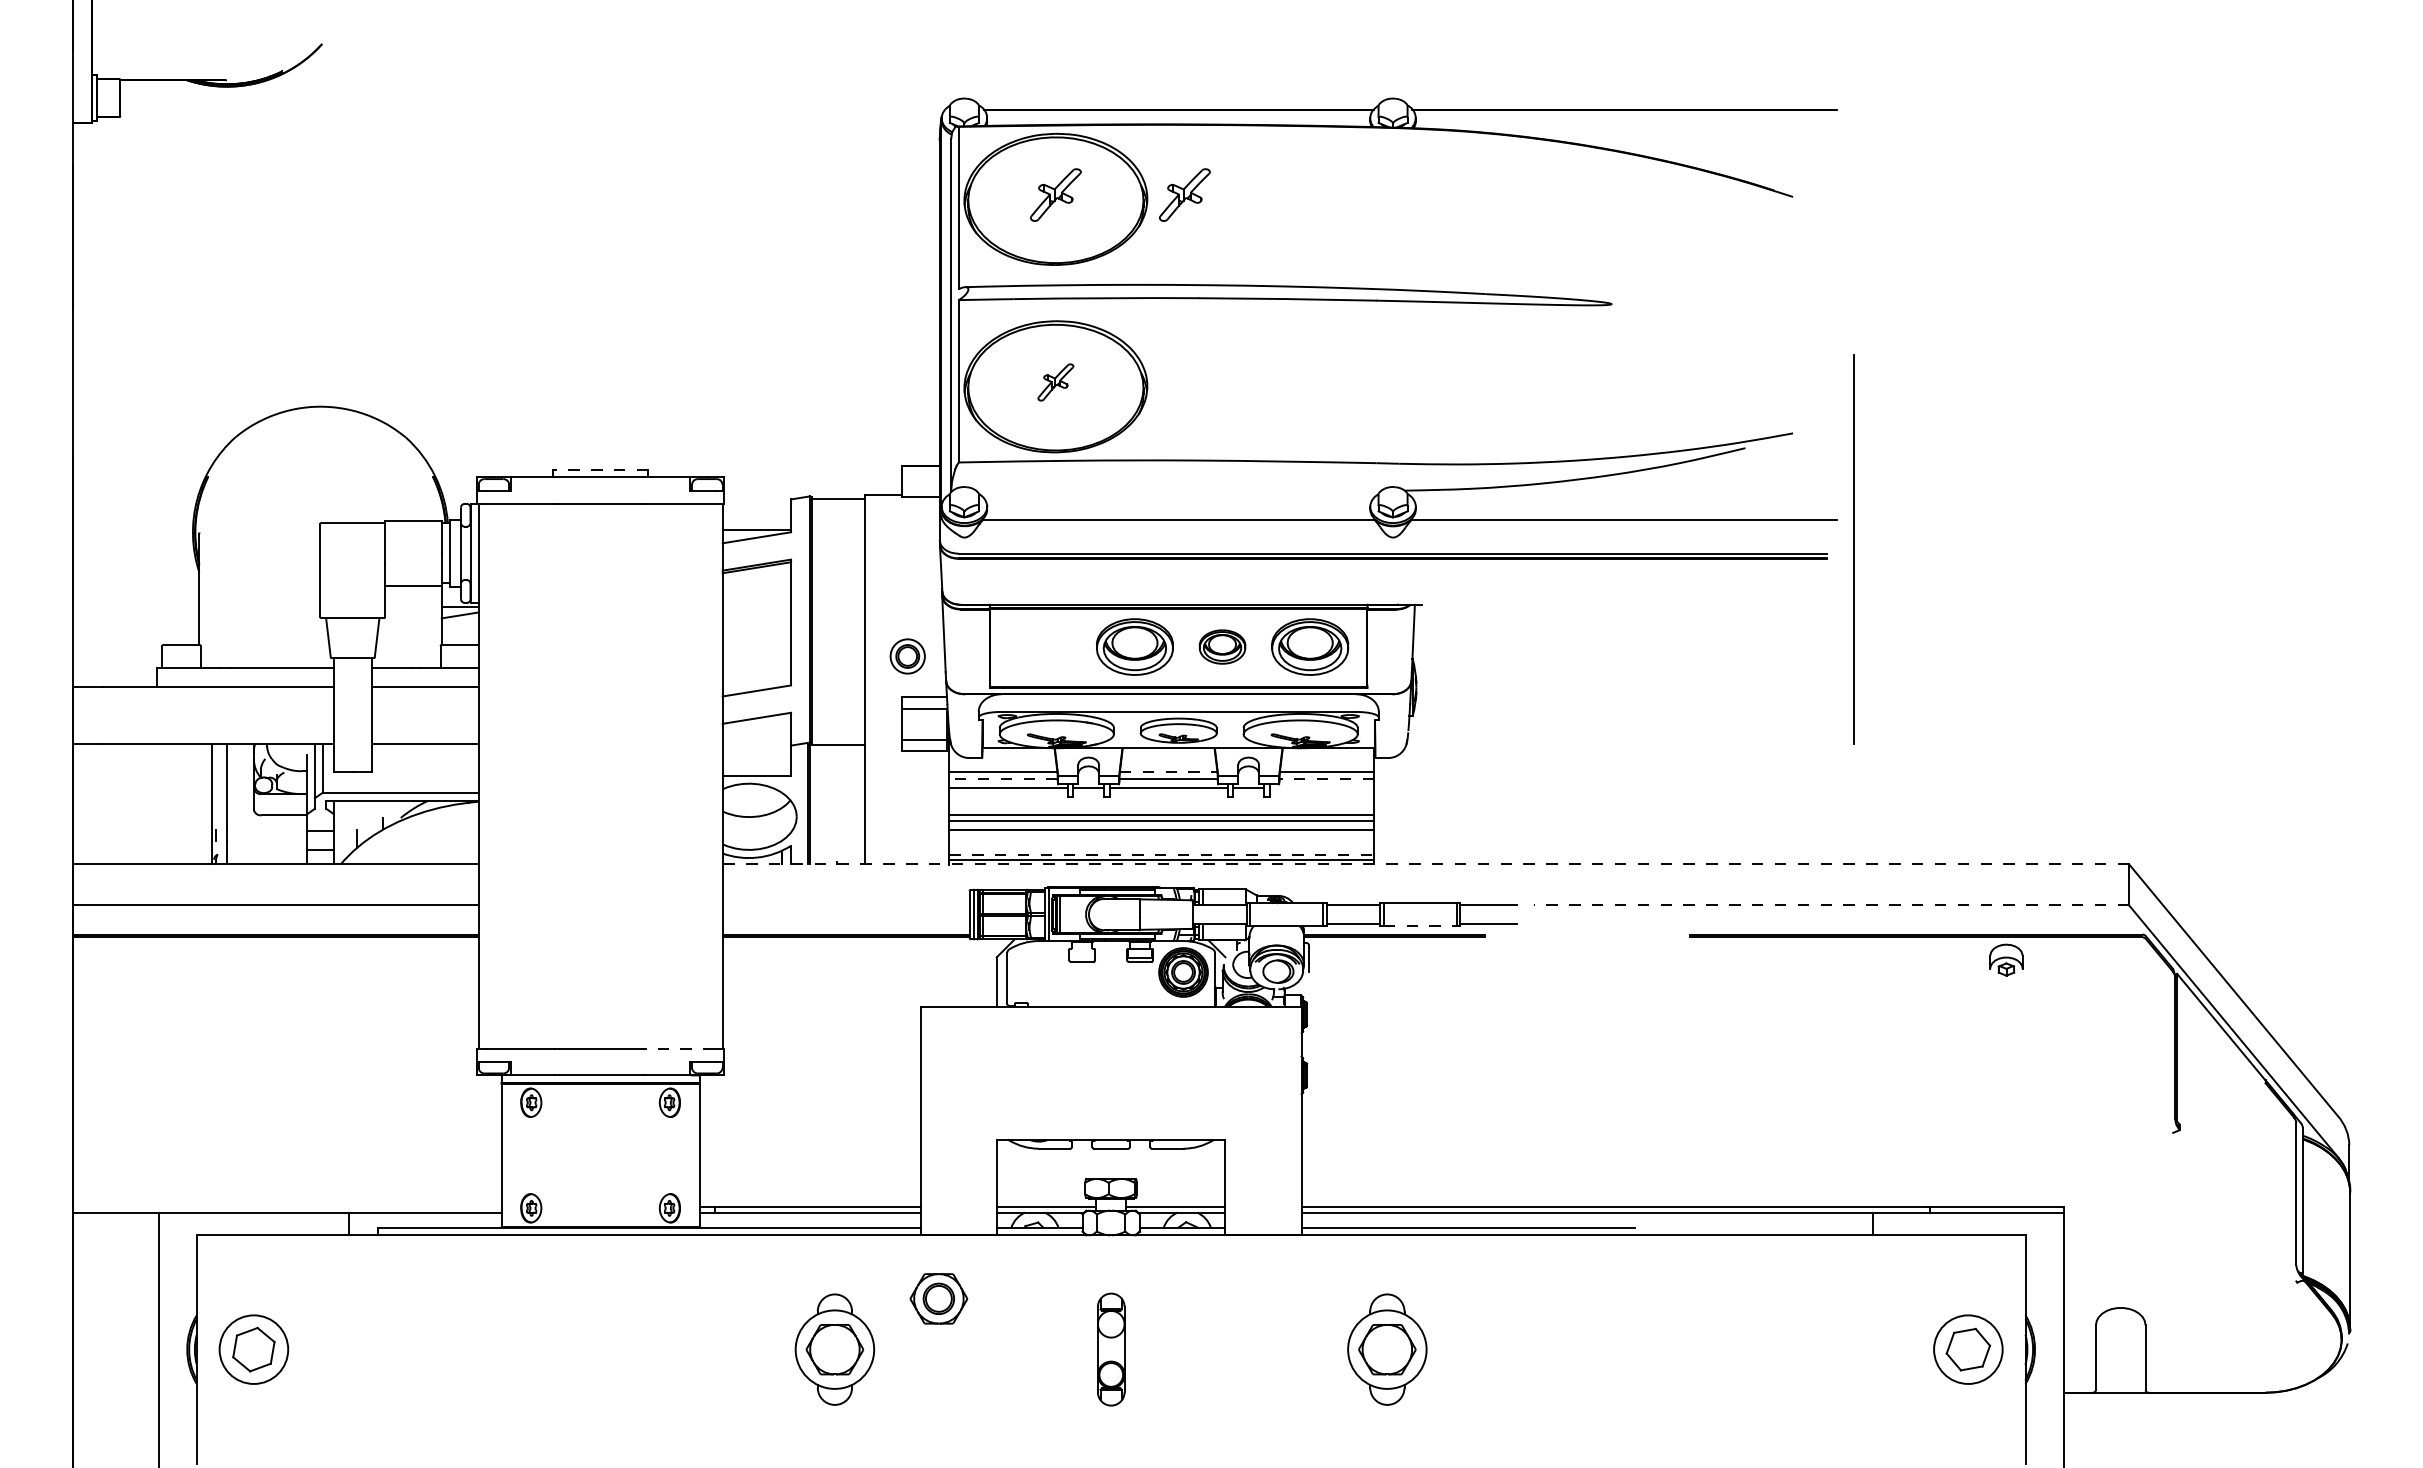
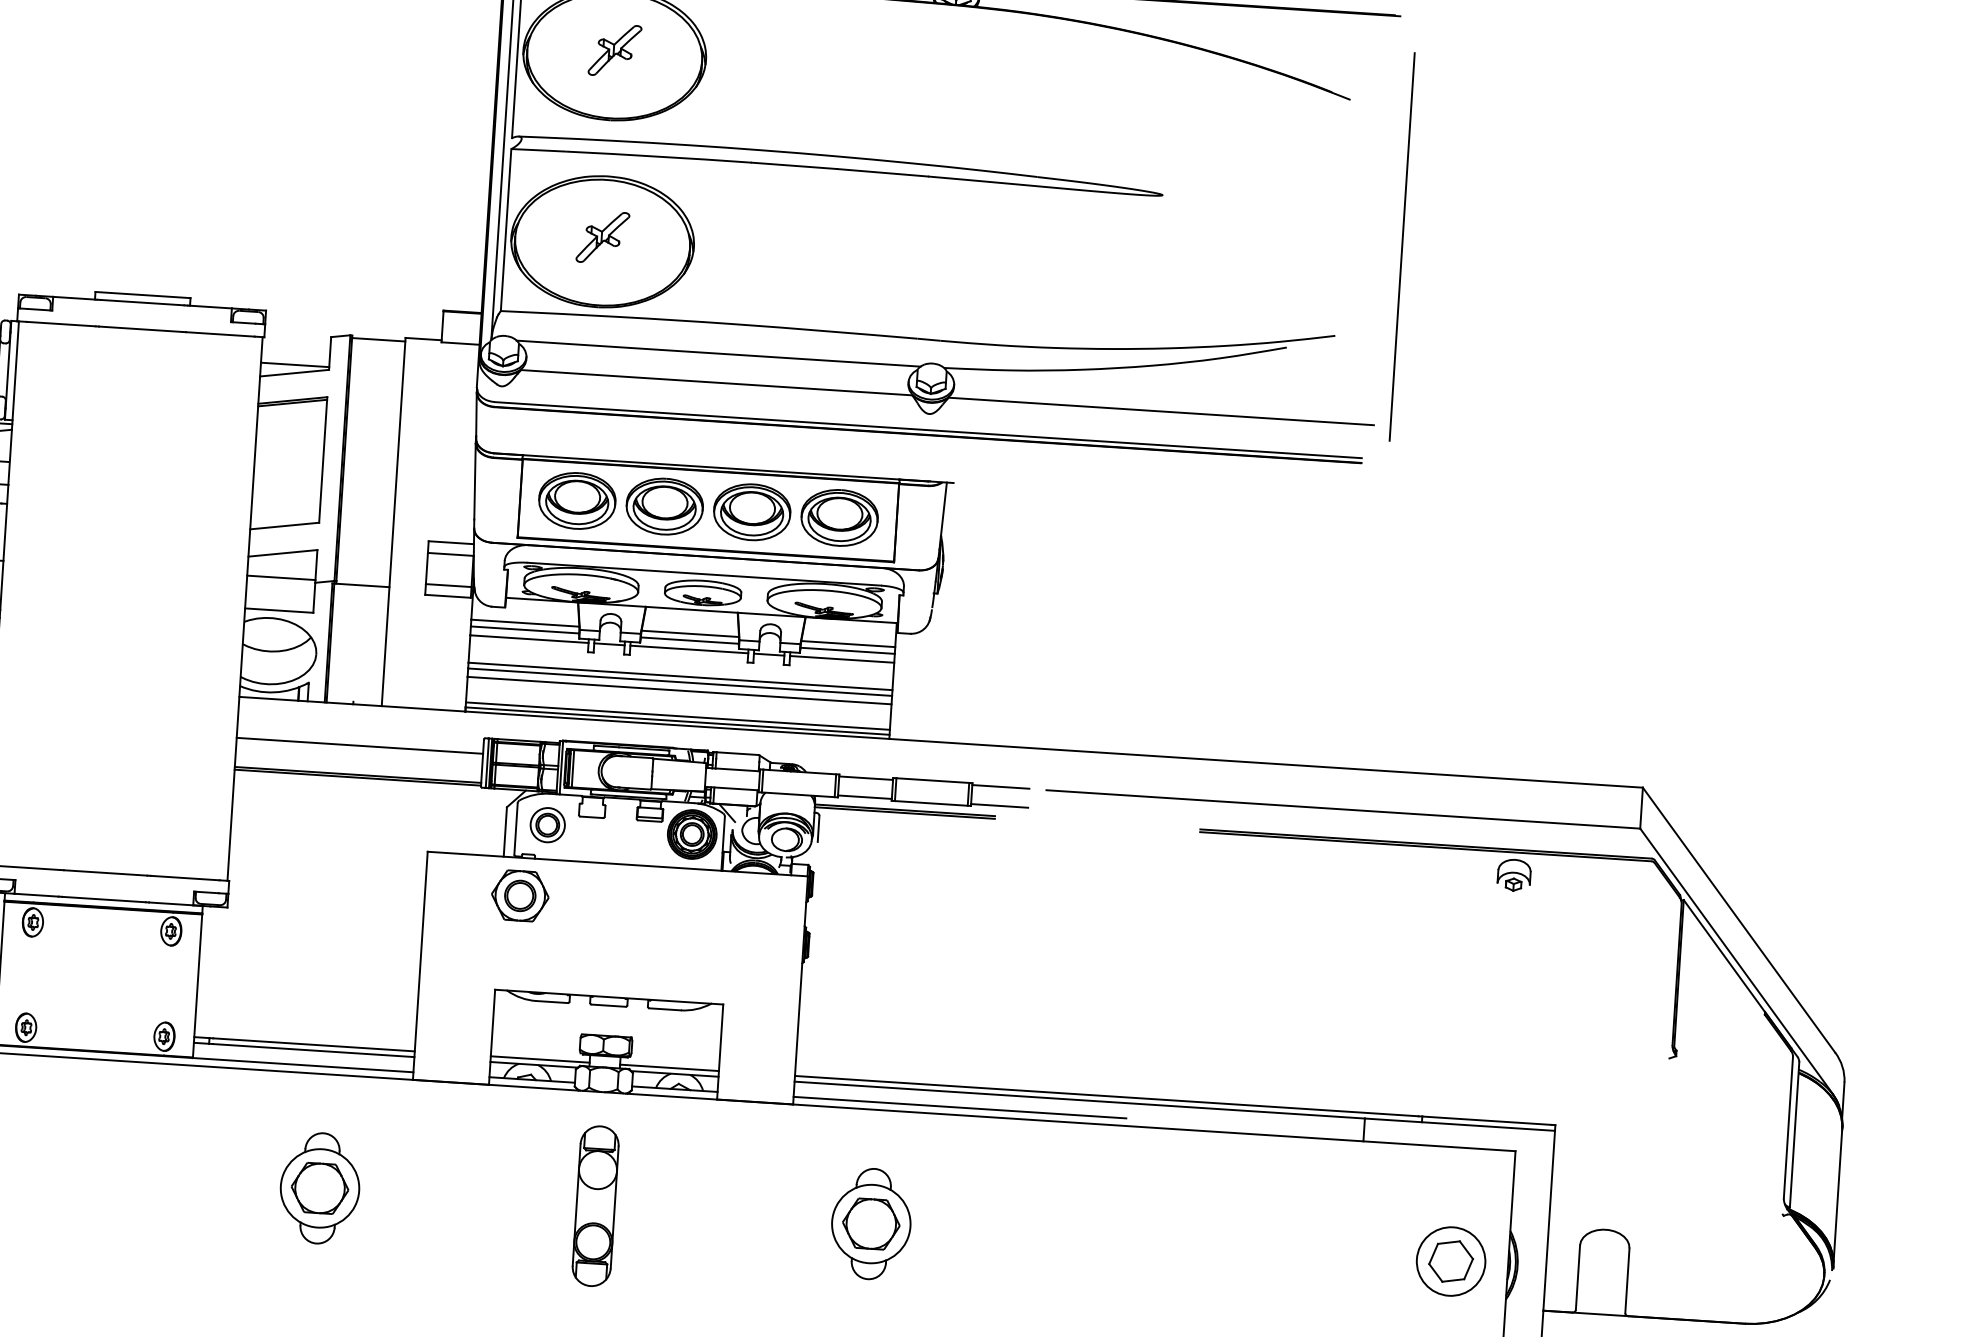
part: (1184, 194) -> (743, 58), removed
part: (1055, 382) -> (602, 237), size x1.43
line: (600, 469) -> (142, 294), dashed -> solid
line: (1178, 490) -> (718, 353), added
line: (1853, 549) -> (1401, 247), moved
part: (1047, 646) -> (577, 500), added
part: (1222, 646) -> (752, 511), size x1.67
part: (907, 656) -> (547, 825), moved
line: (756, 742) -> (280, 577), added
line: (1168, 772) -> (690, 633), dashed -> solid
line: (1003, 779) -> (525, 630), dashed -> solid
line: (1326, 779) -> (847, 651), dashed -> solid
line: (1321, 788) -> (841, 659), added
line: (1162, 855) -> (678, 716), dashed -> solid
line: (1425, 864) -> (940, 742), dashed -> solid
line: (845, 905) -> (359, 745), added
line: (1831, 905) -> (1343, 809), dashed -> solid
line: (1422, 926) -> (933, 804), dashed -> solid
line: (679, 1048) -> (184, 877), dashed -> solid
part: (938, 1298) -> (519, 895), moved
part: (1111, 1349) -> (596, 1206), size x1.43

